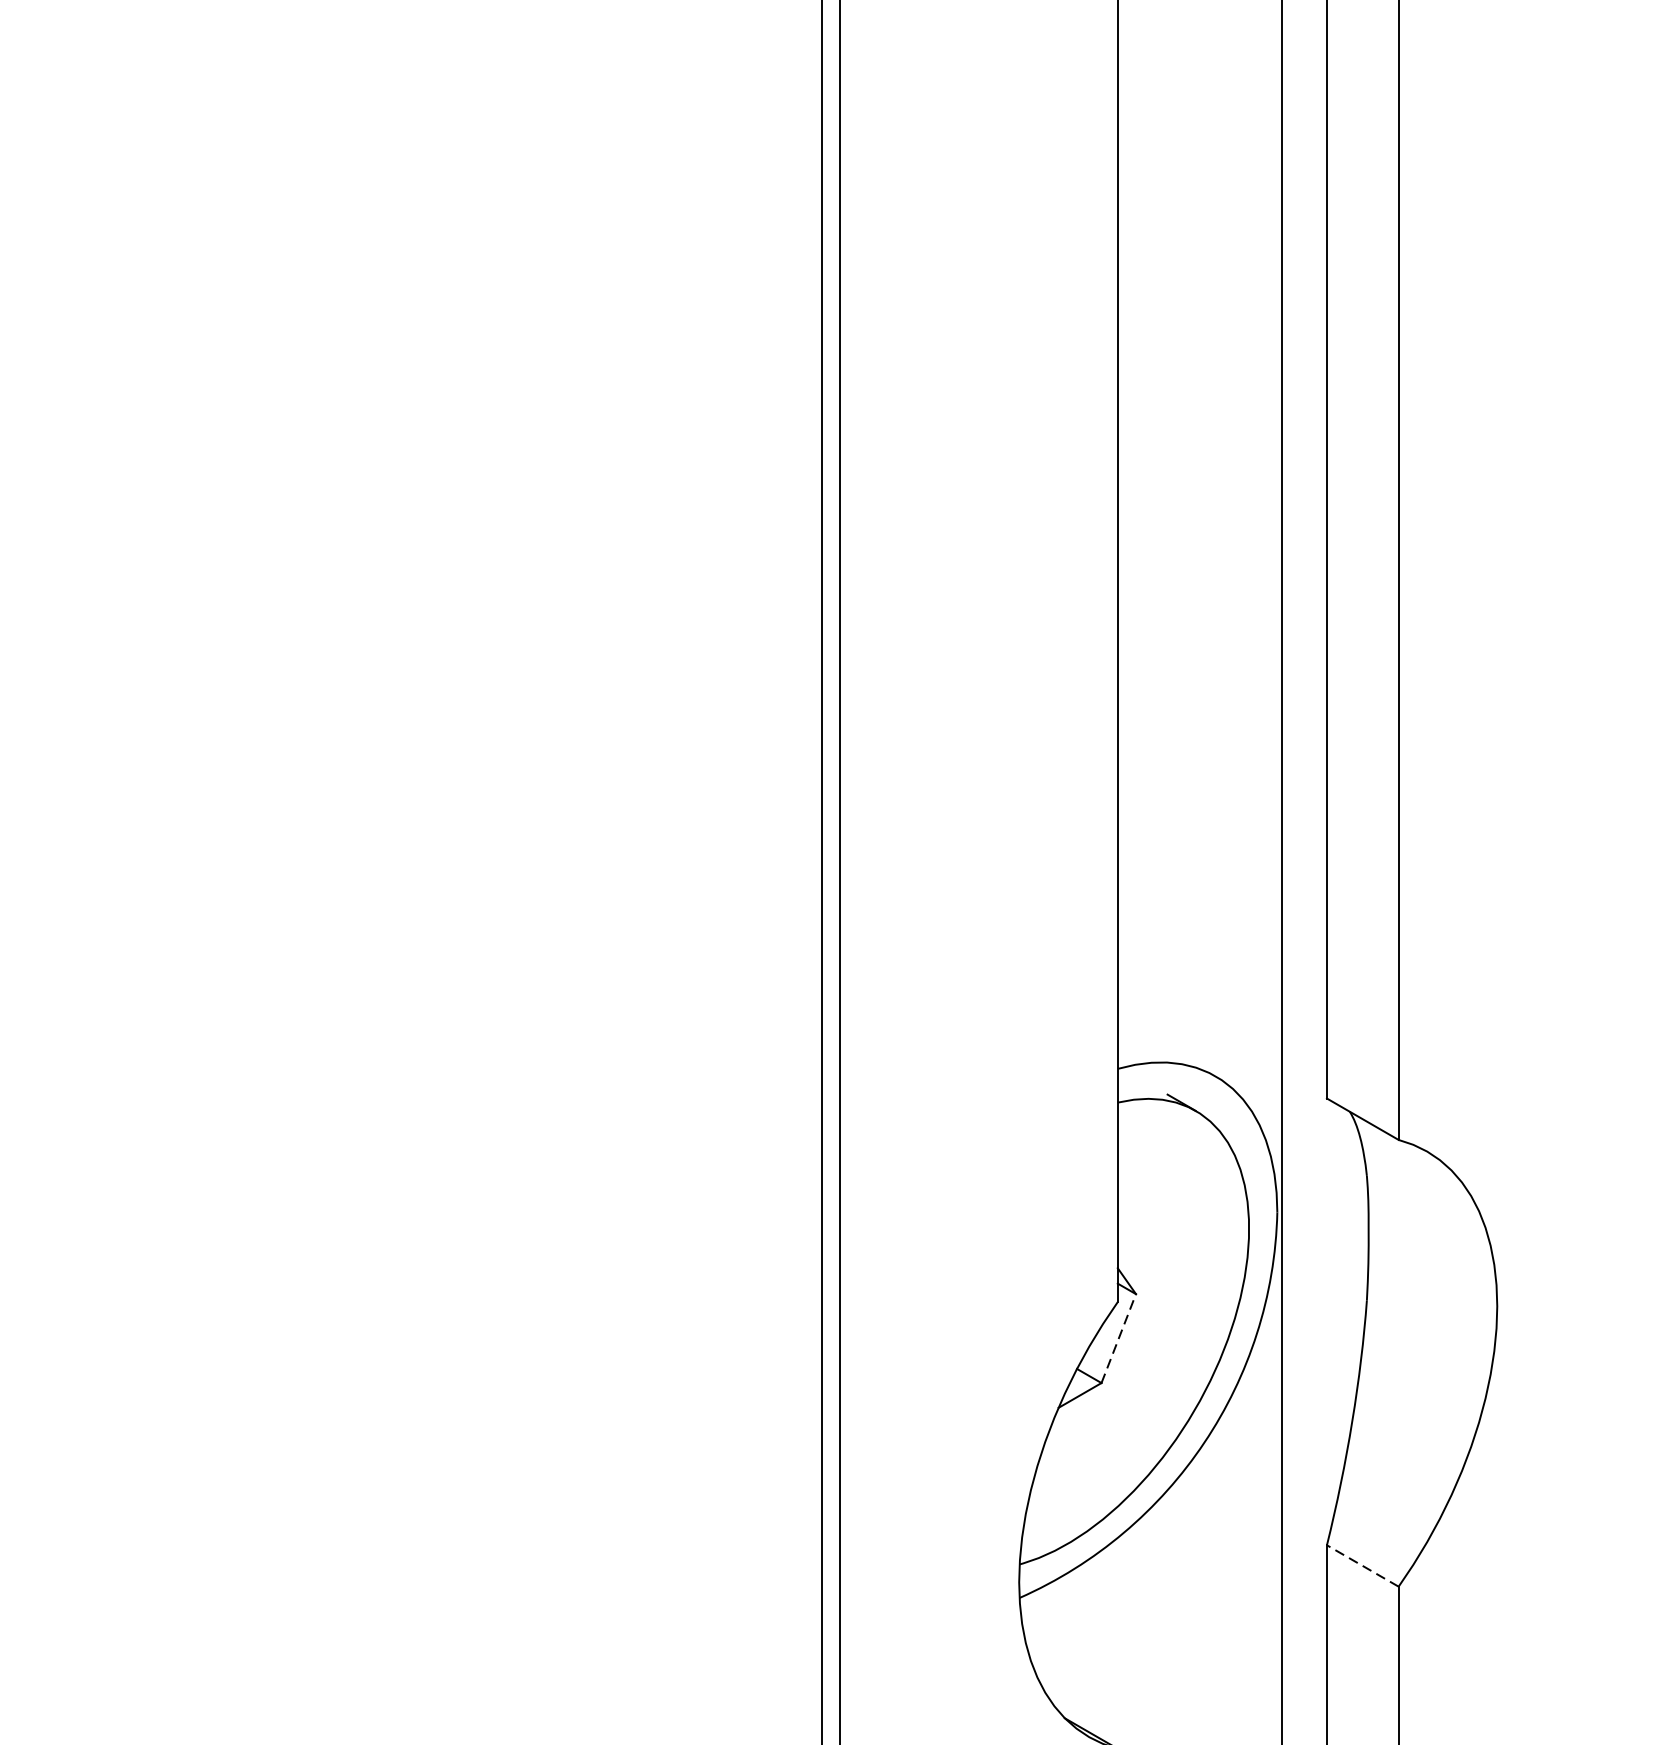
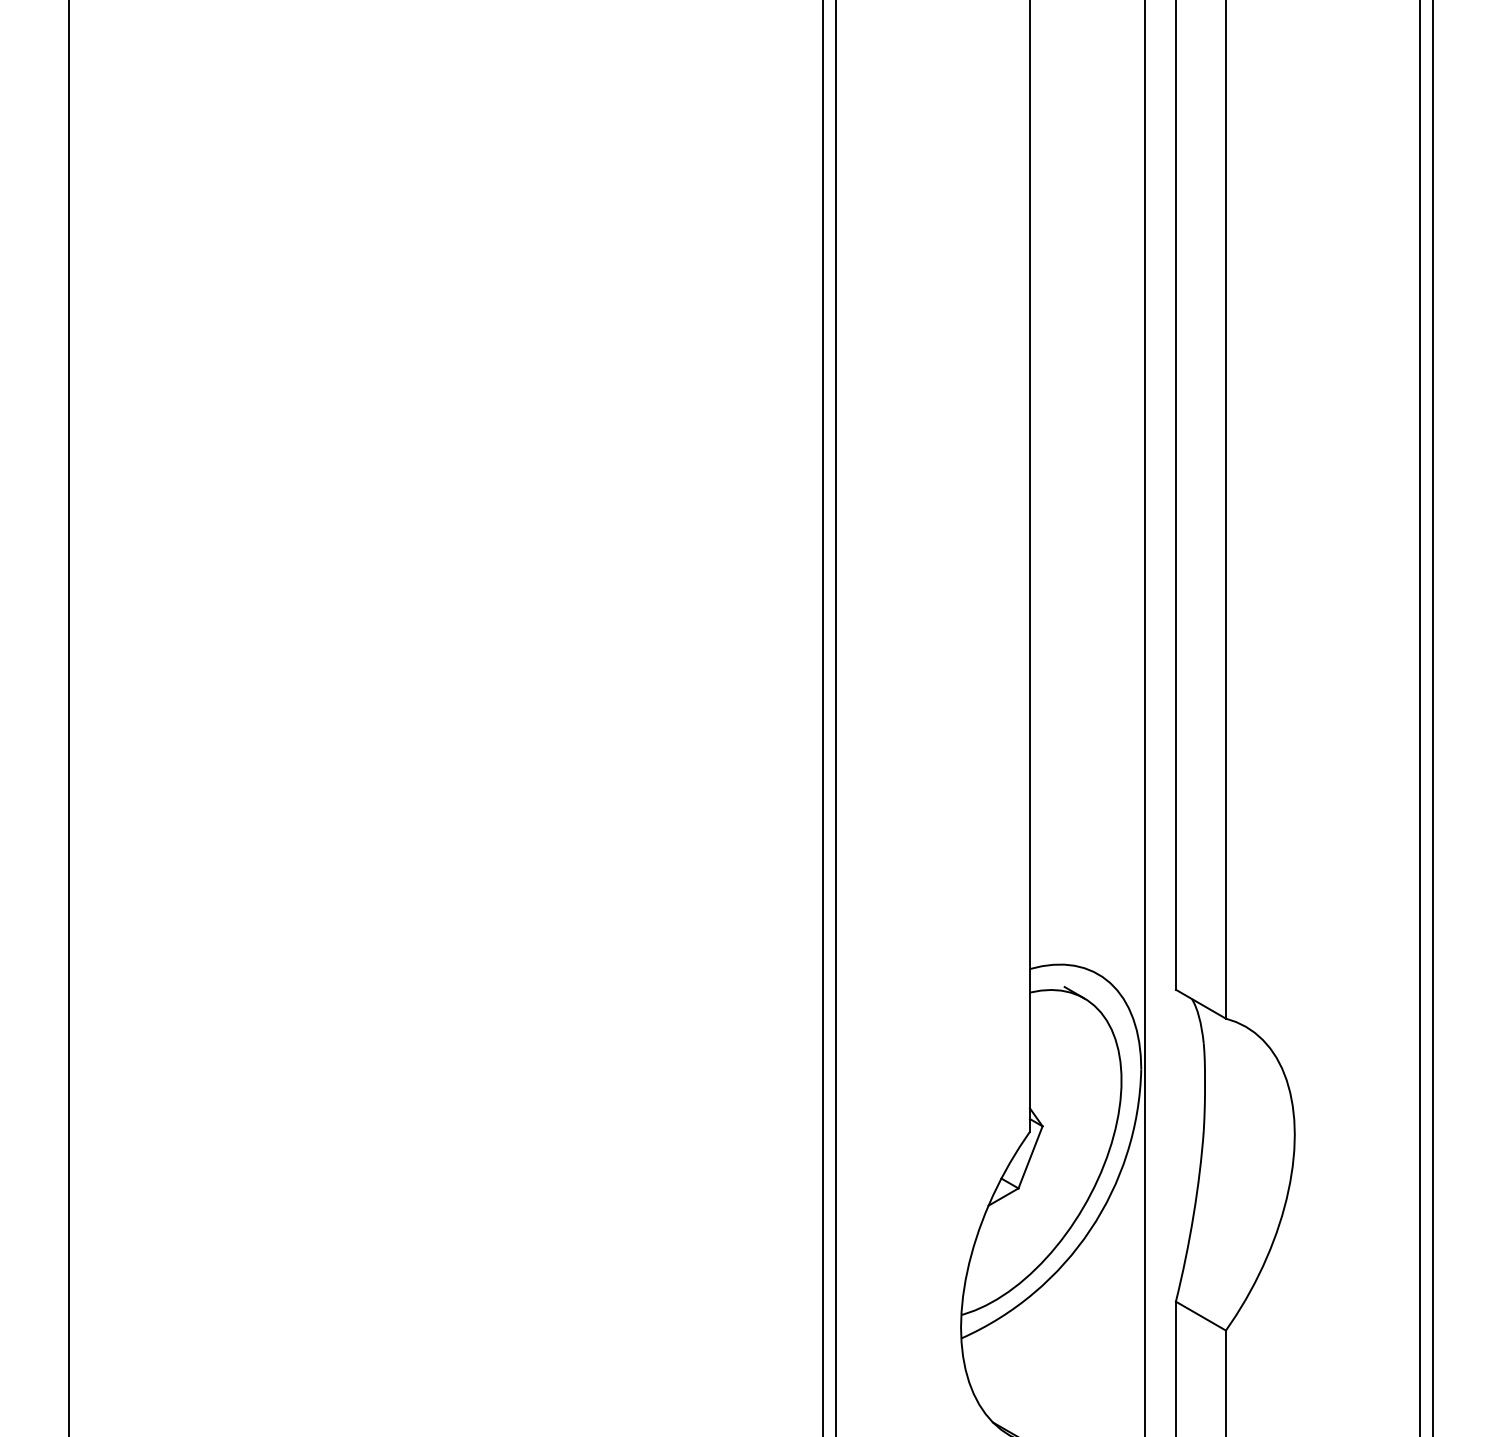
line: (1118, 1337) -> (1030, 1156), dashed -> solid
line: (1362, 1566) -> (1200, 1316), dashed -> solid

